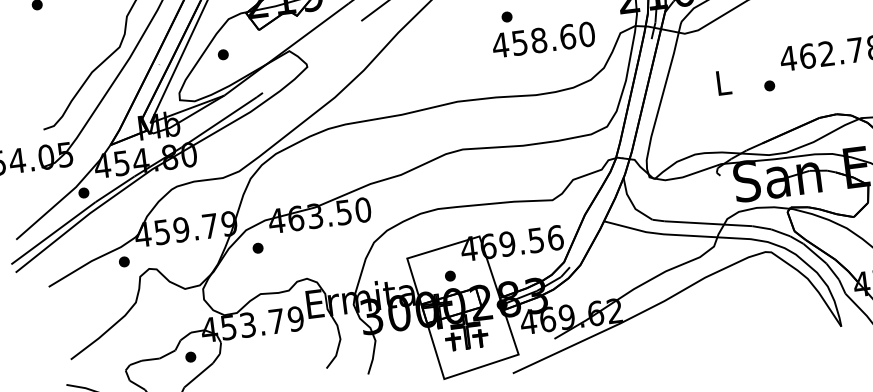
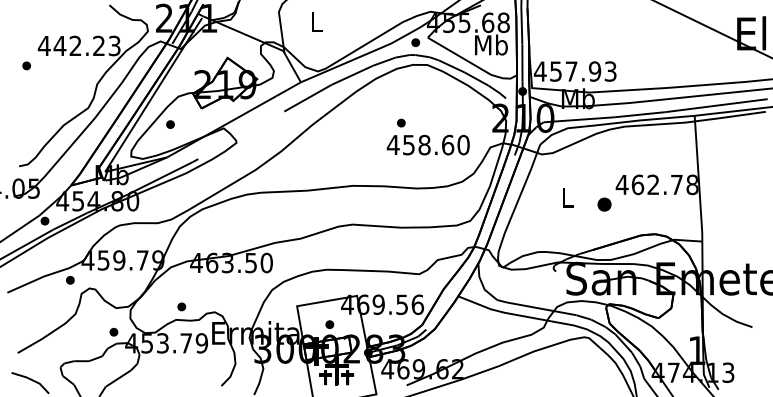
part: (769, 85) -> (604, 204), size x1.6
part: (257, 247) -> (181, 306), moved
part: (190, 356) -> (113, 331), moved

